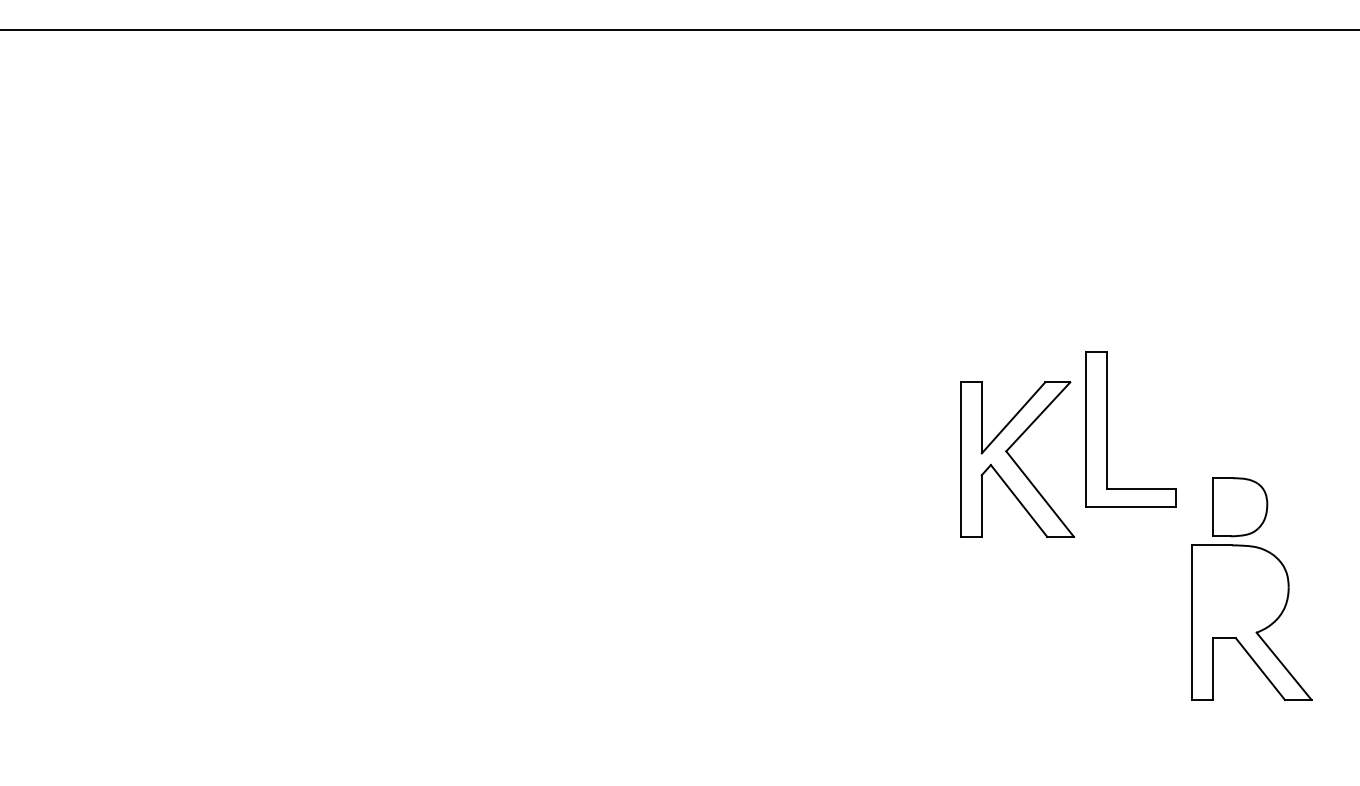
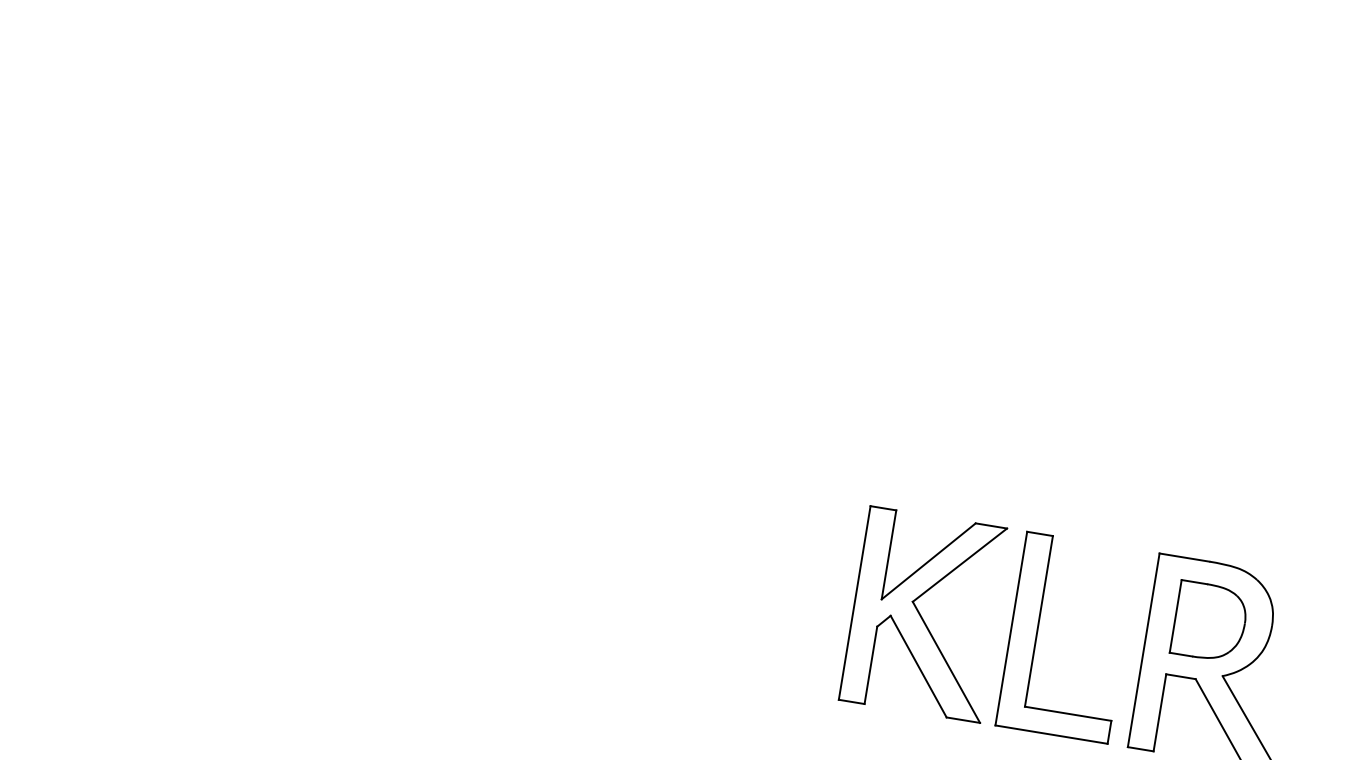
part: (1107, 429) -> (1037, 632), moved
part: (1017, 459) -> (925, 614), moved
part: (1240, 507) -> (1210, 622), moved

